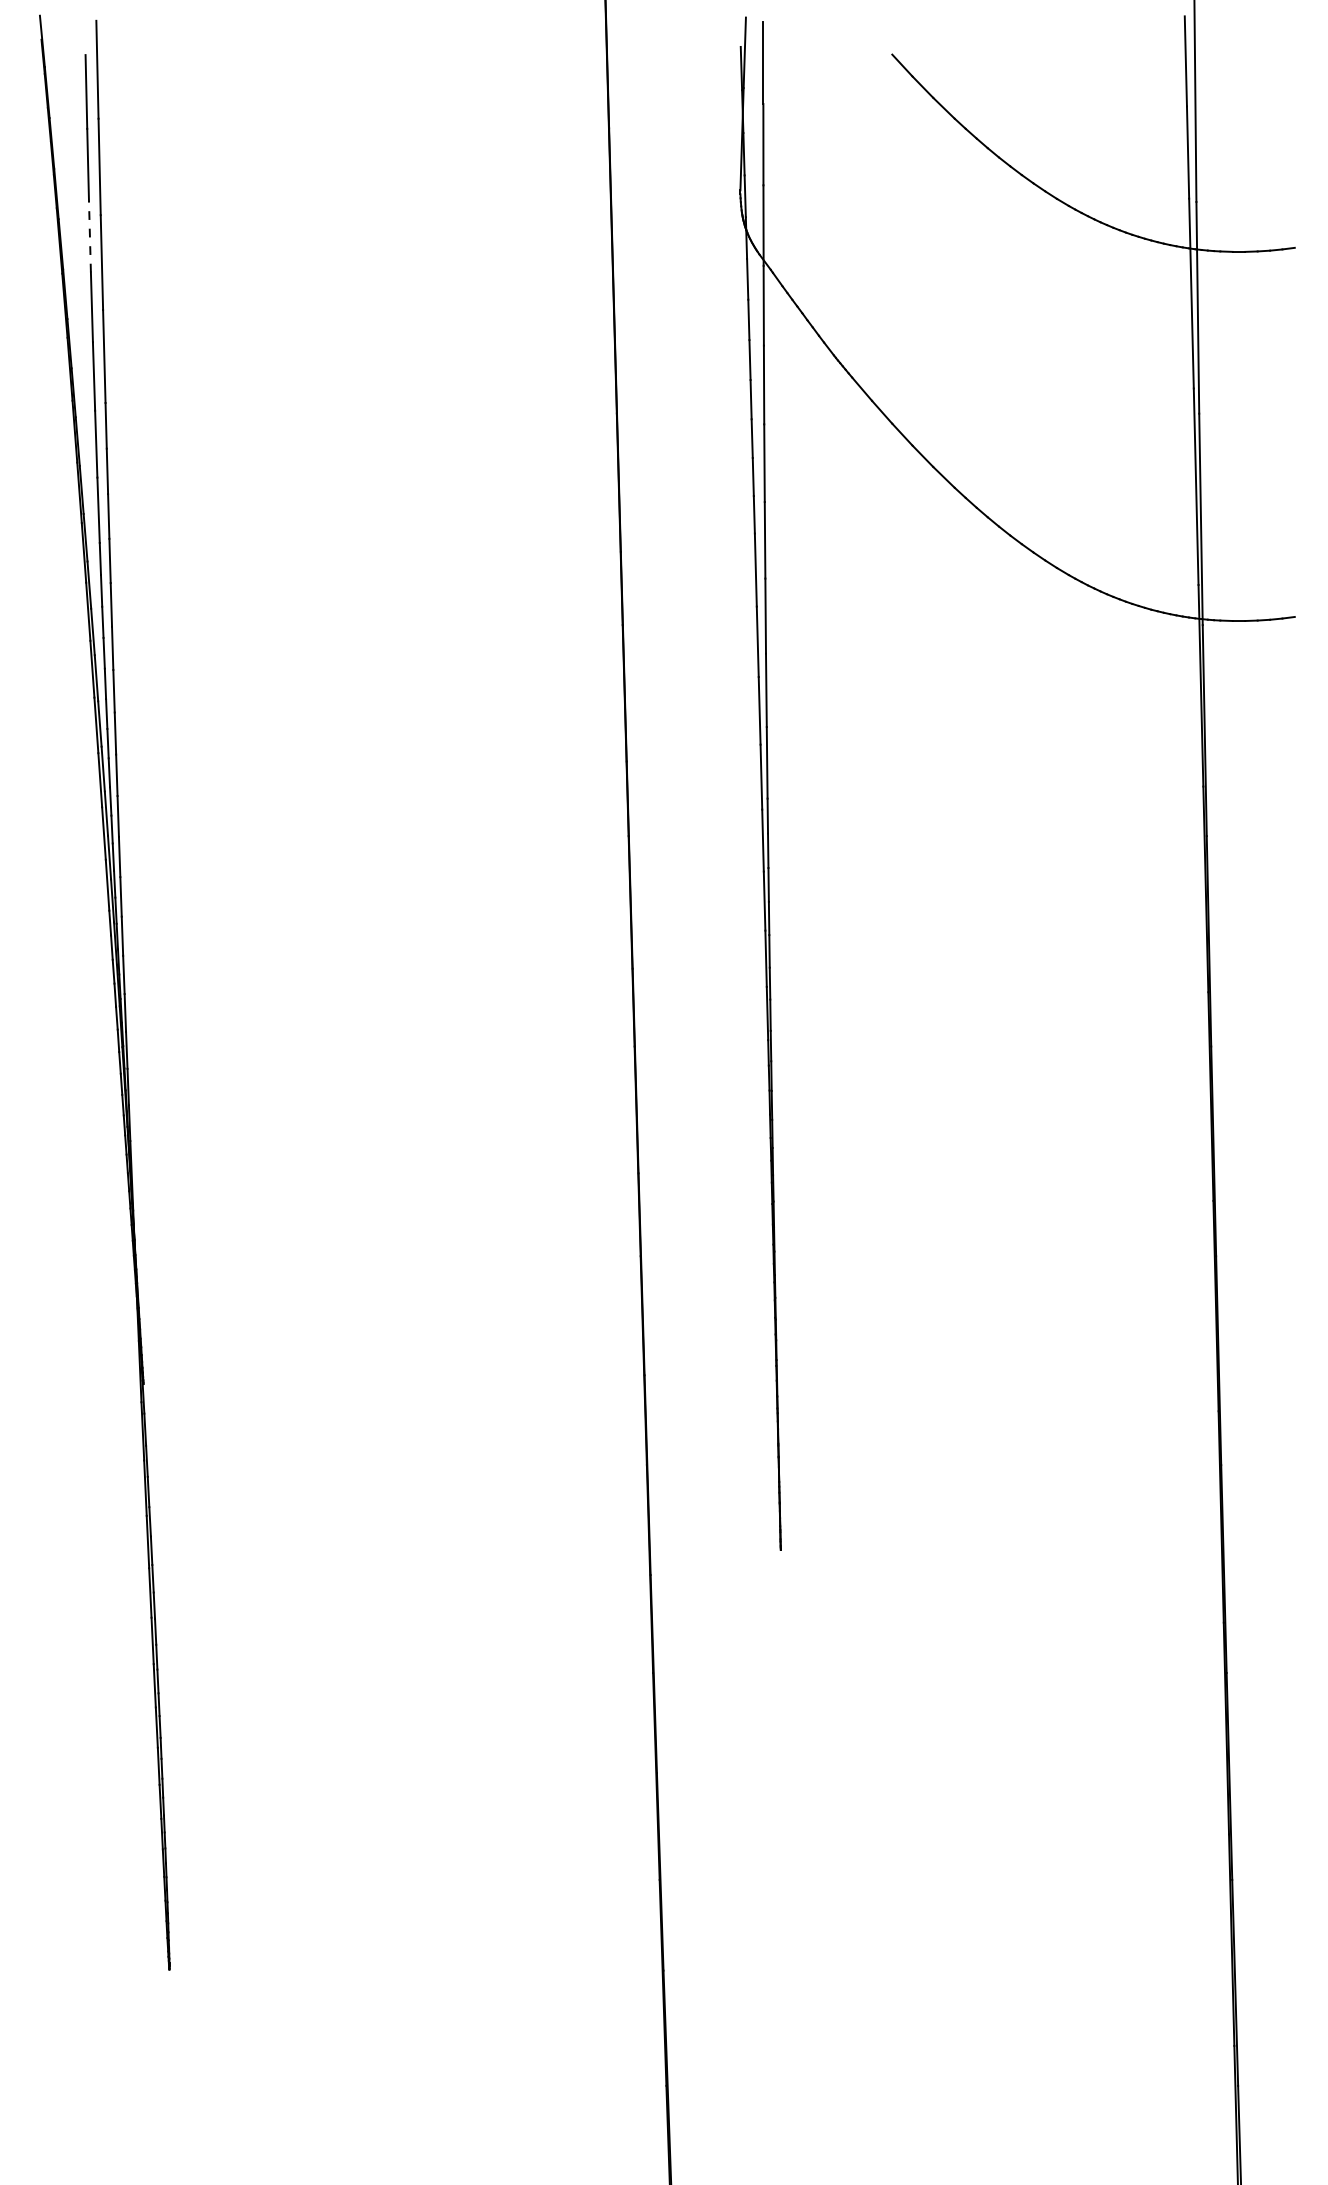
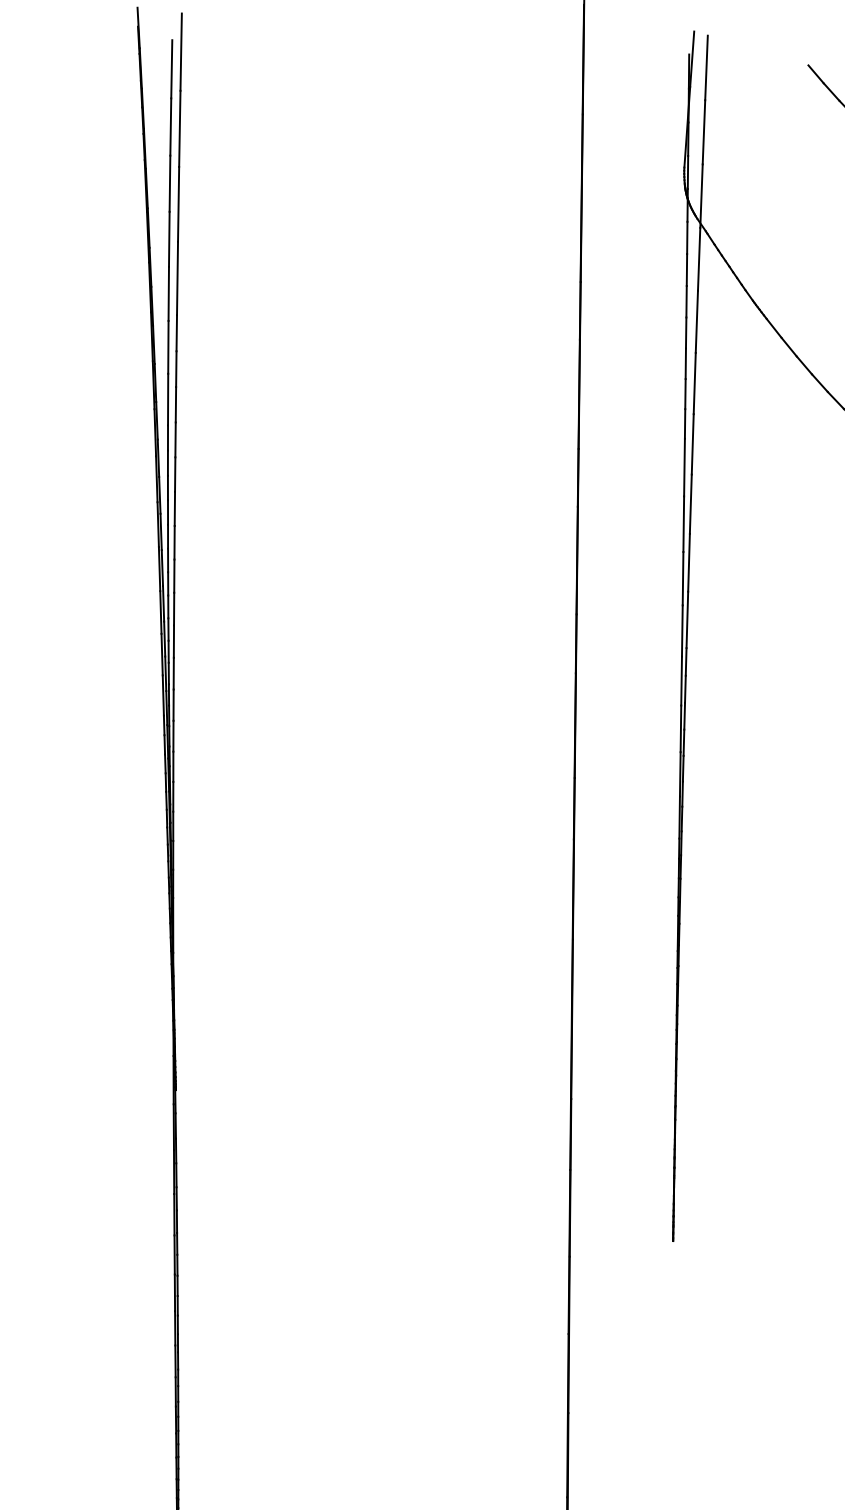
line: (89, 236) -> (169, 183), dashed -> solid

